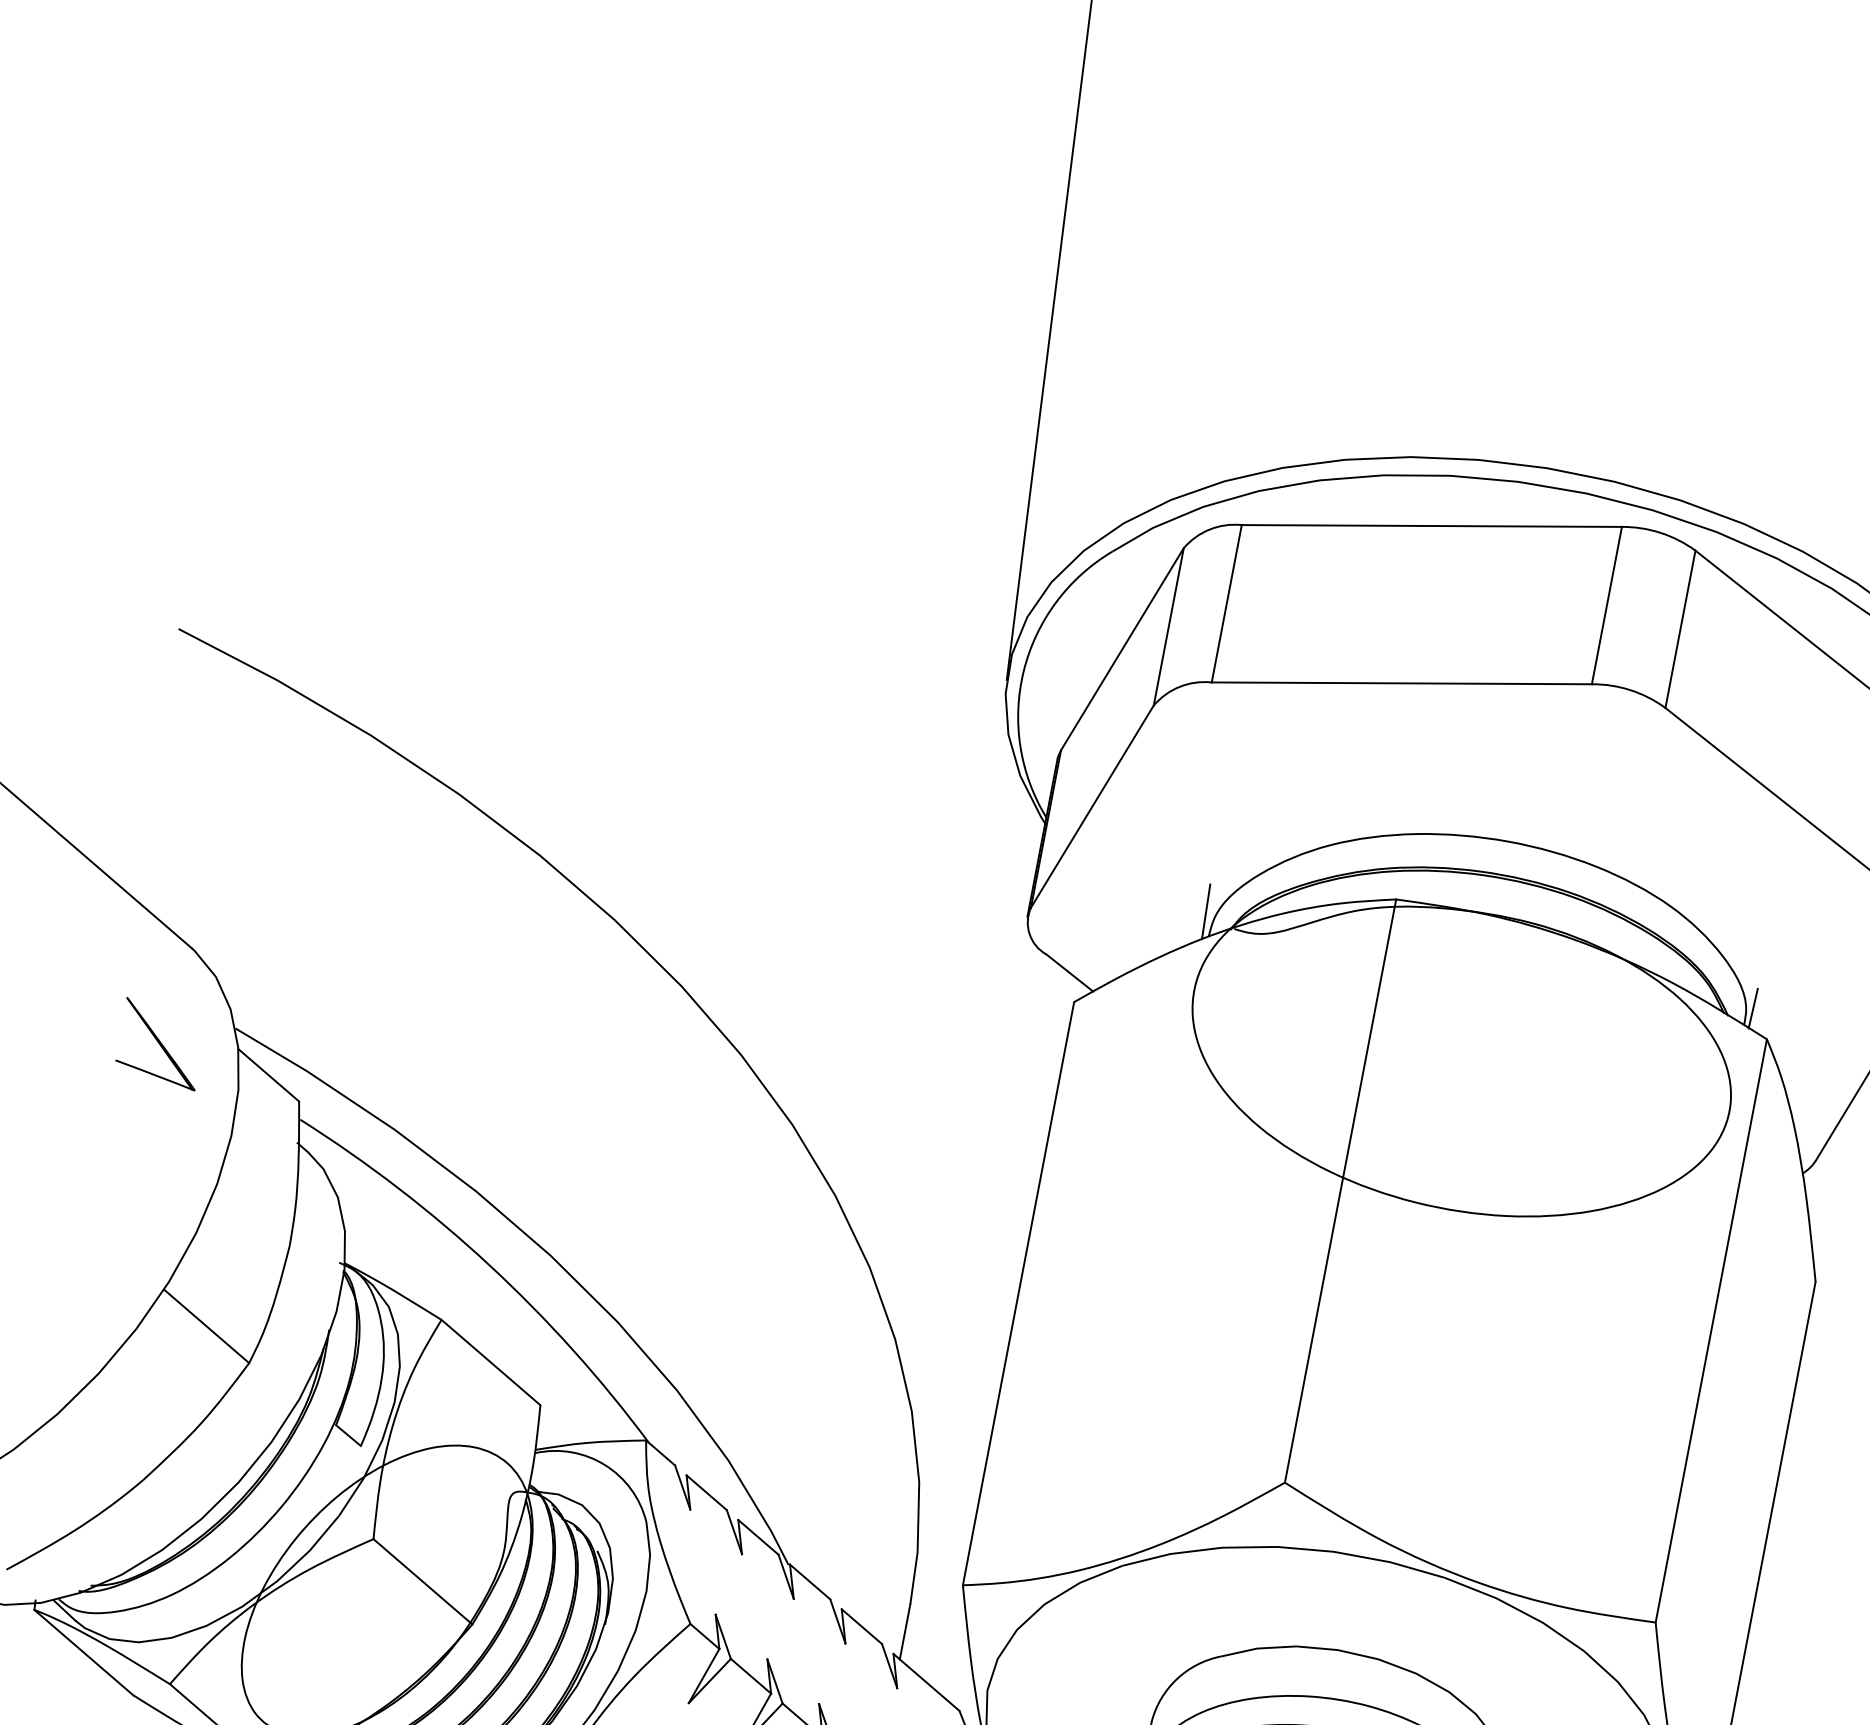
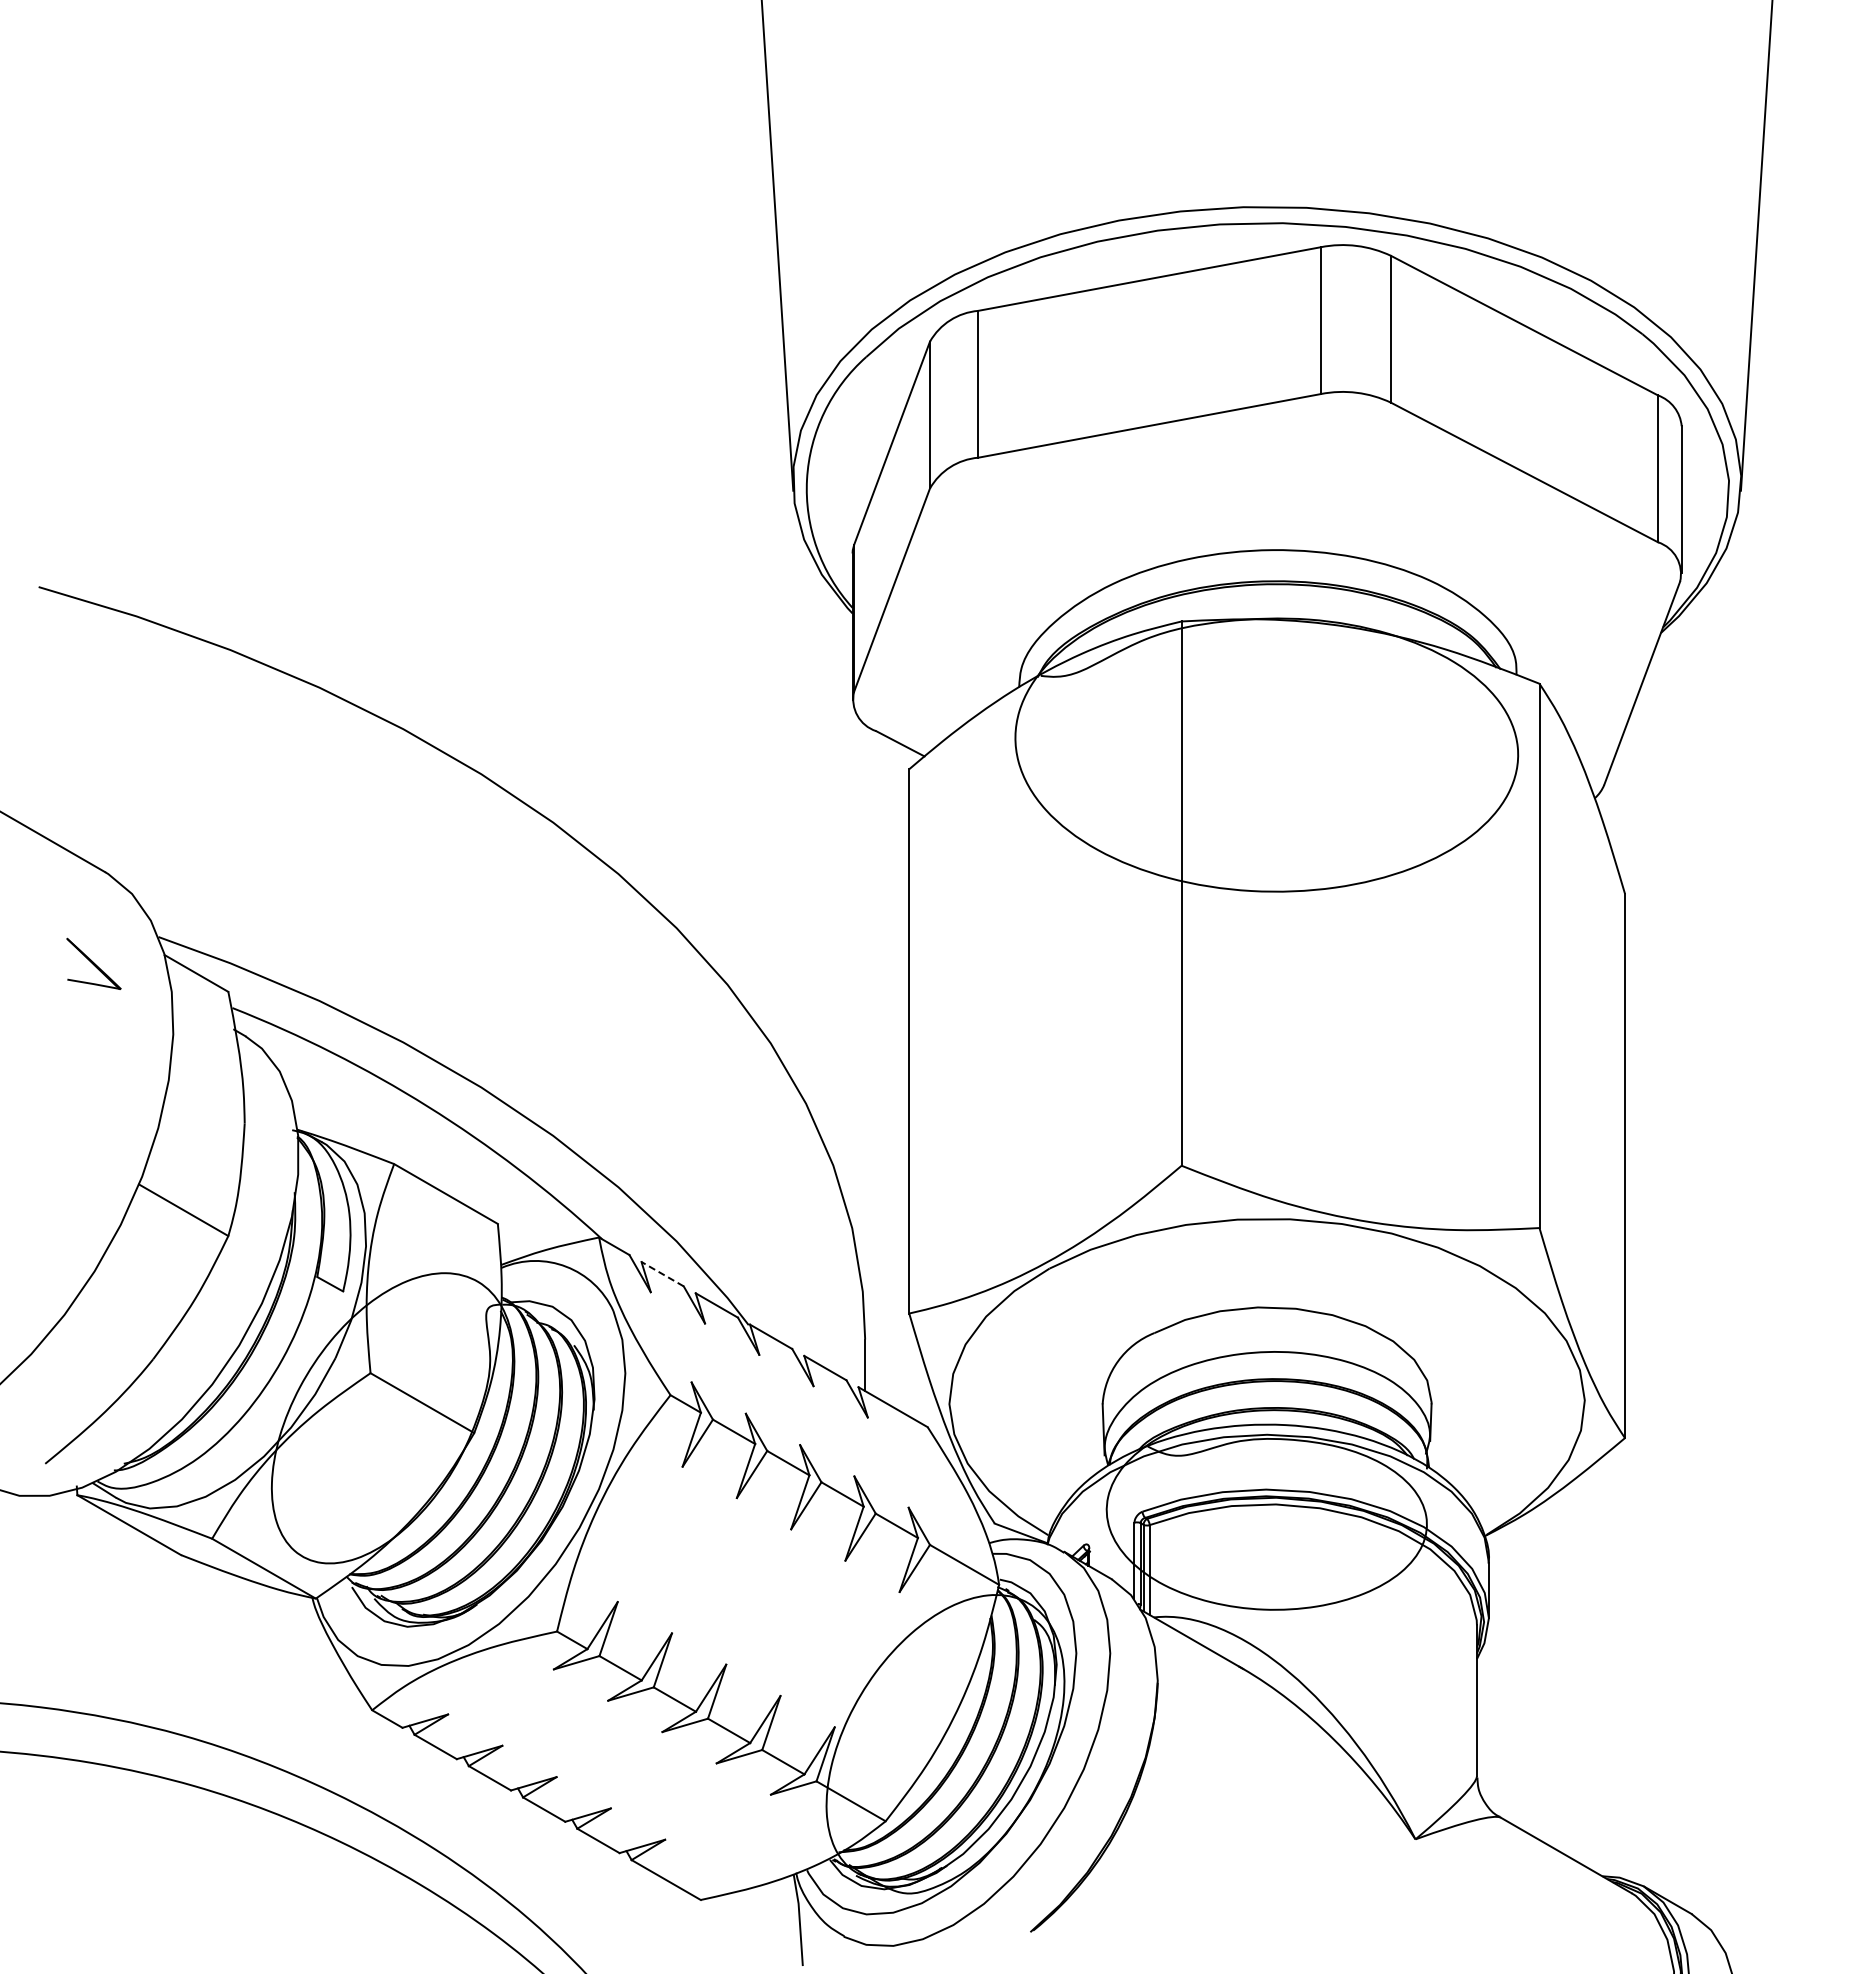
line: (1206, 910) -> (1012, 664), removed
line: (1752, 1008) -> (1521, 658), removed
part: (160, 1043) -> (93, 963), size x0.7
line: (706, 1491) -> (662, 1273), solid -> dashed

